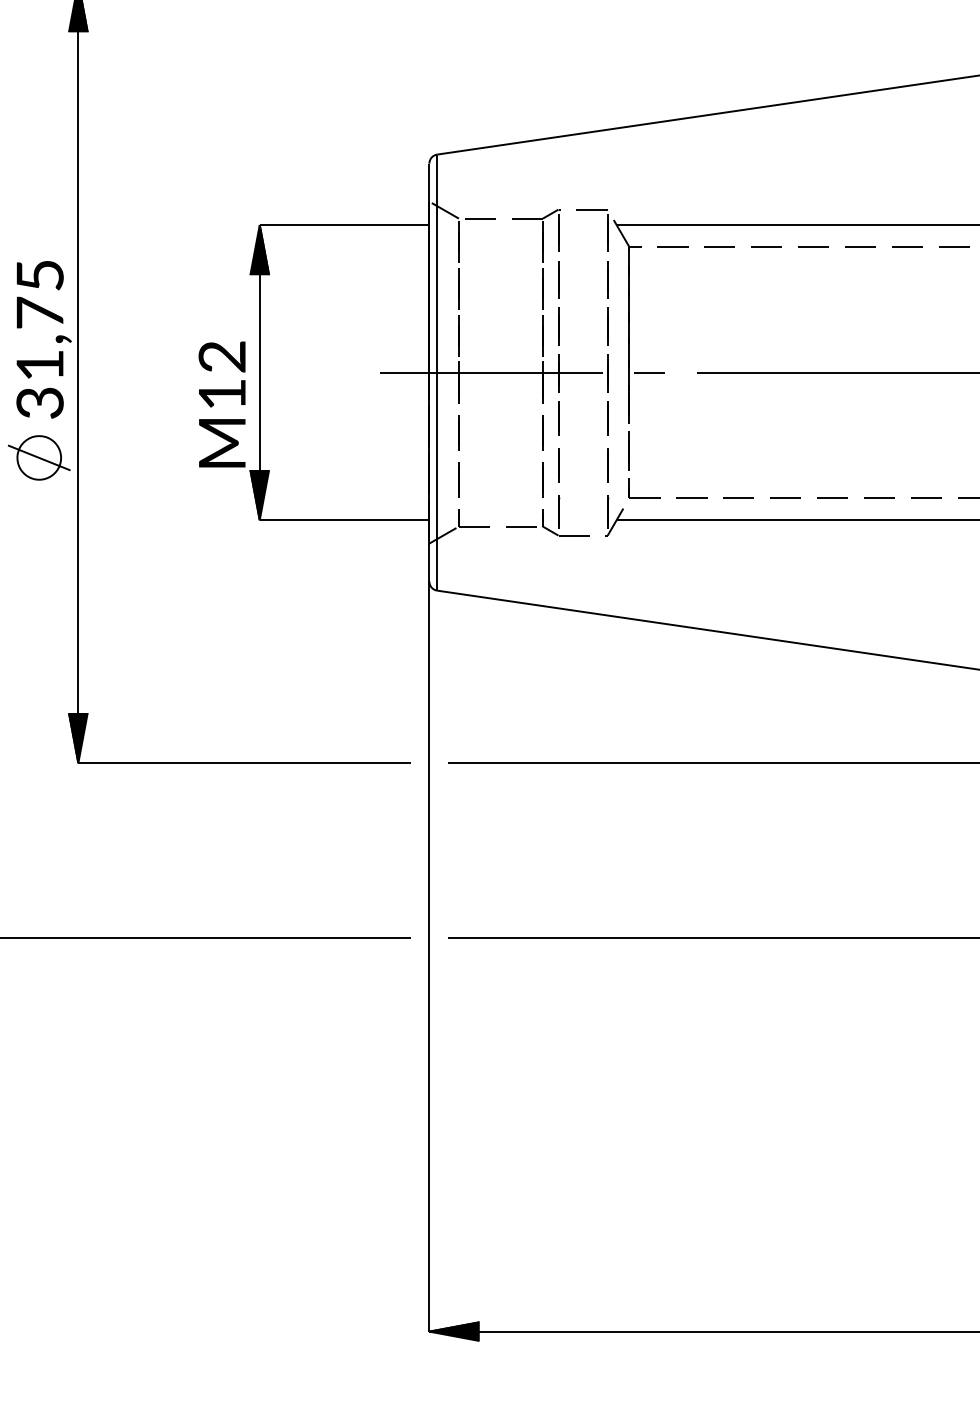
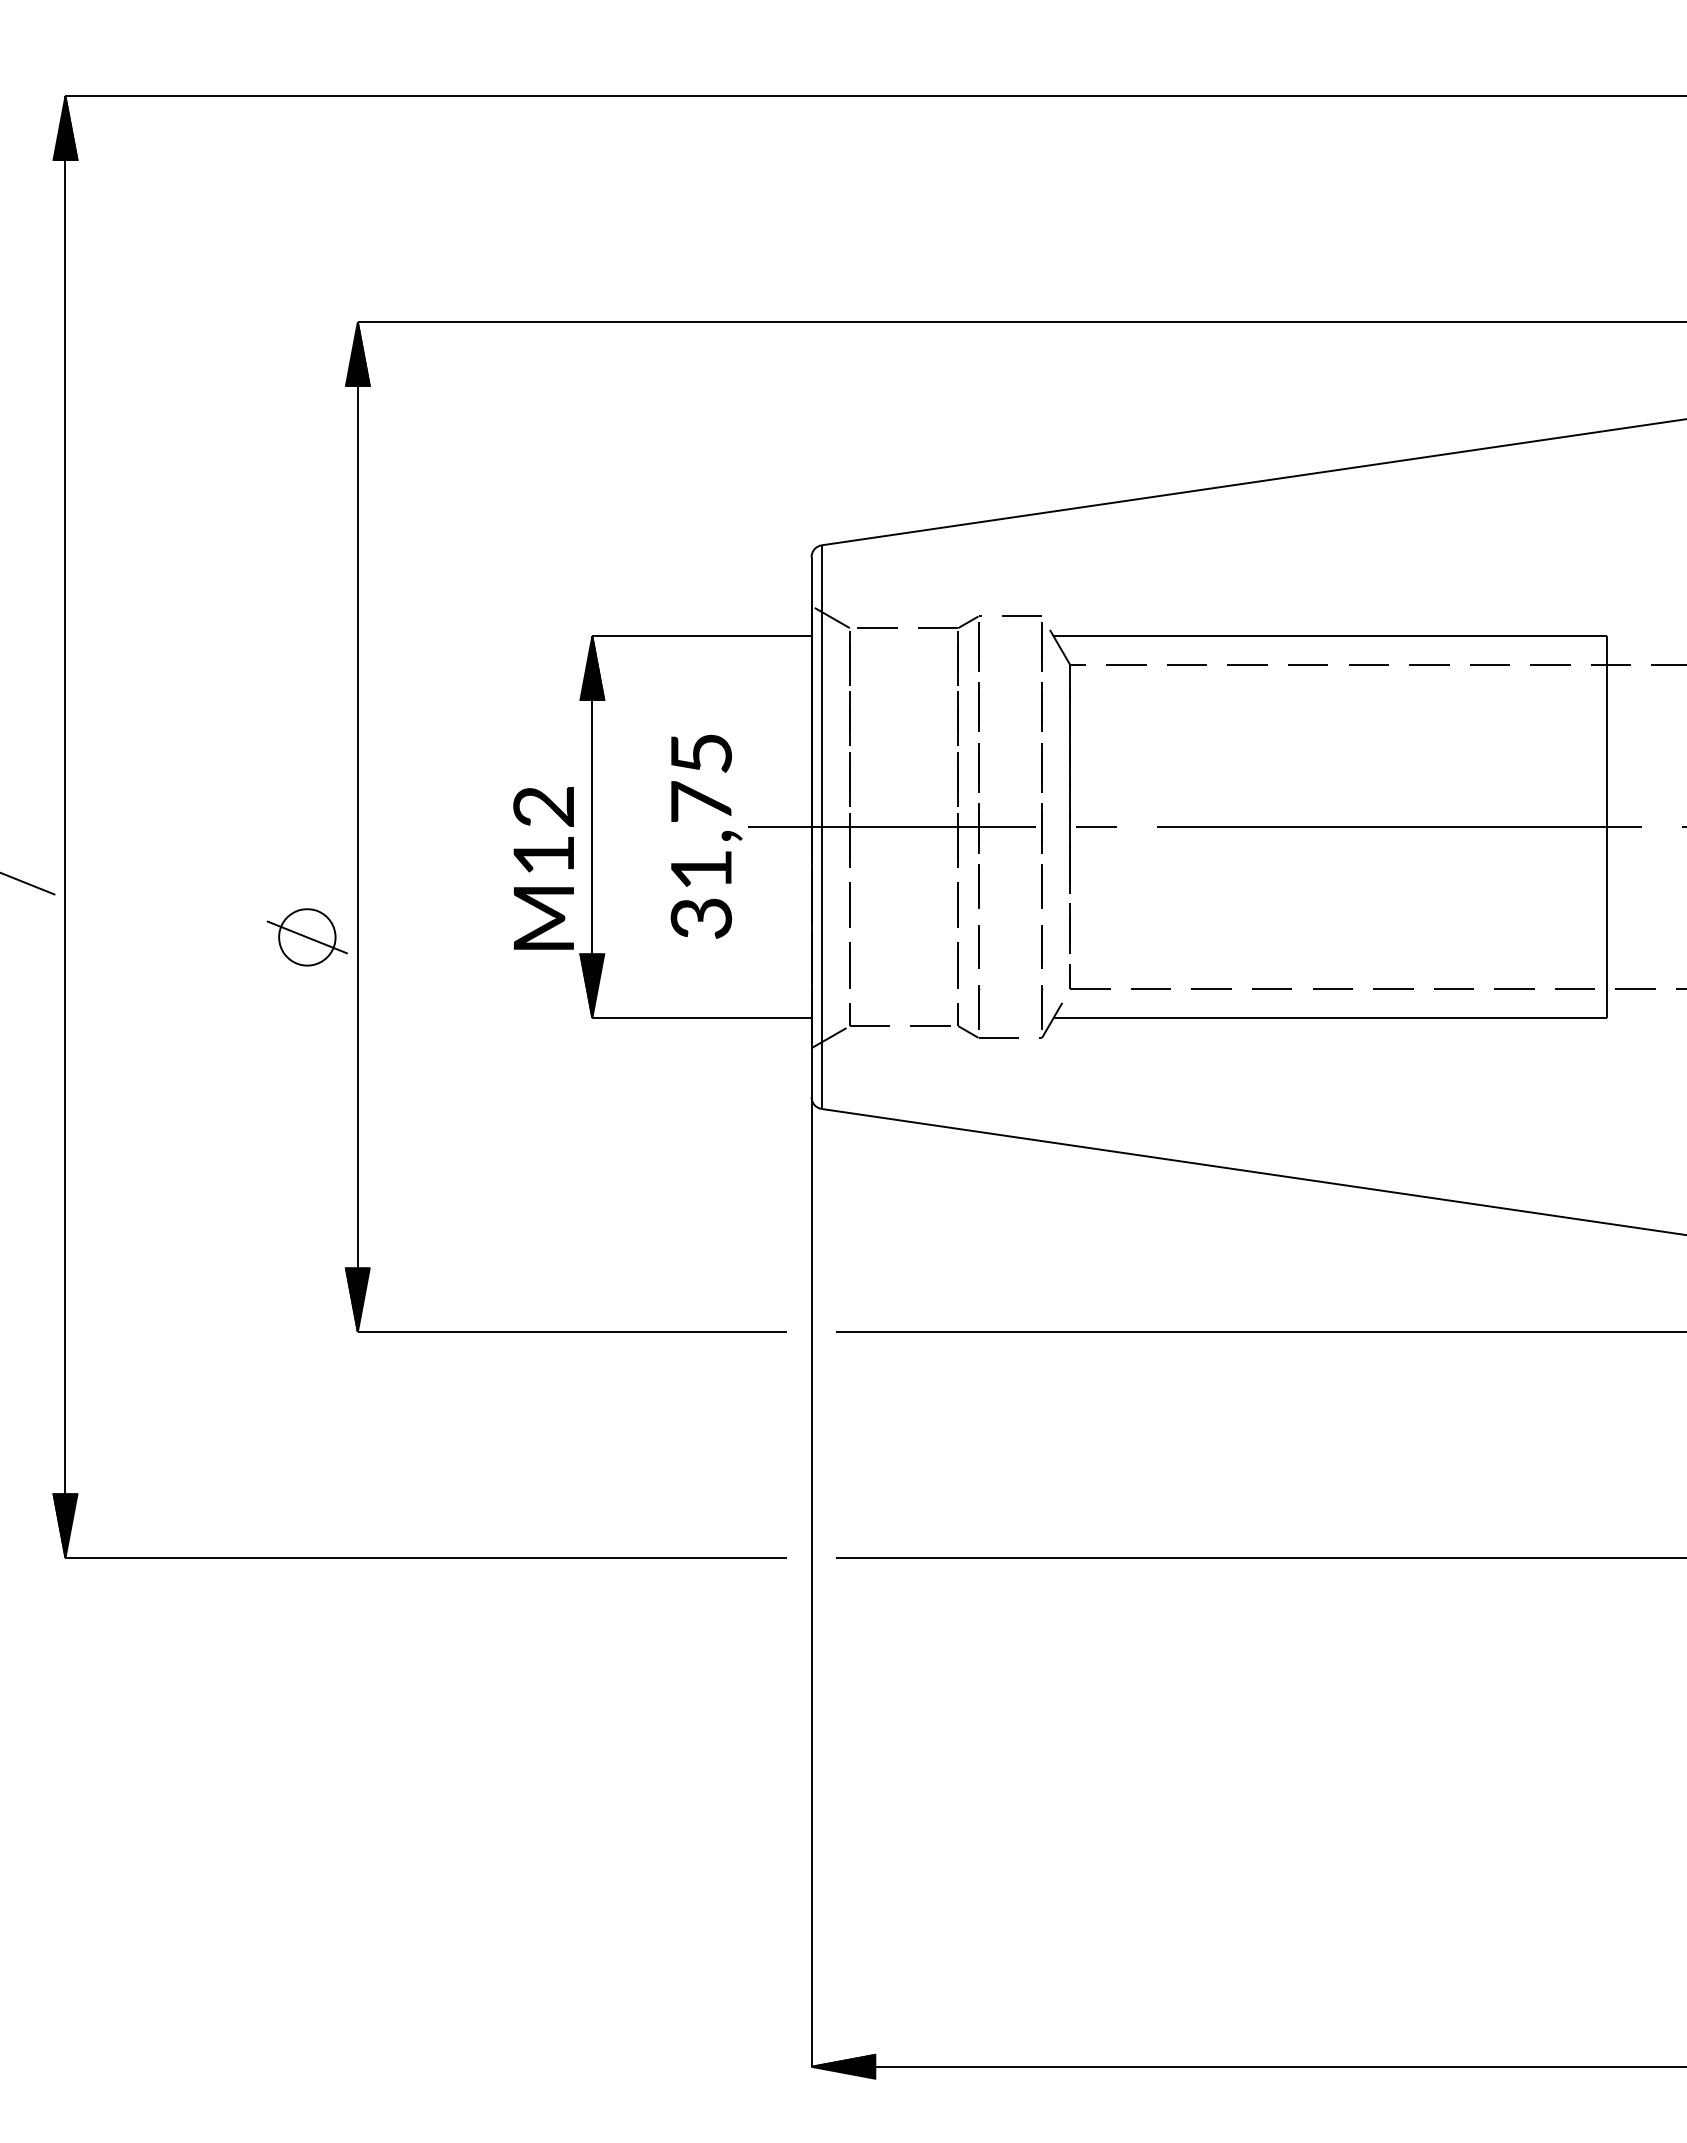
text: (44, 339) -> (706, 836), moved

